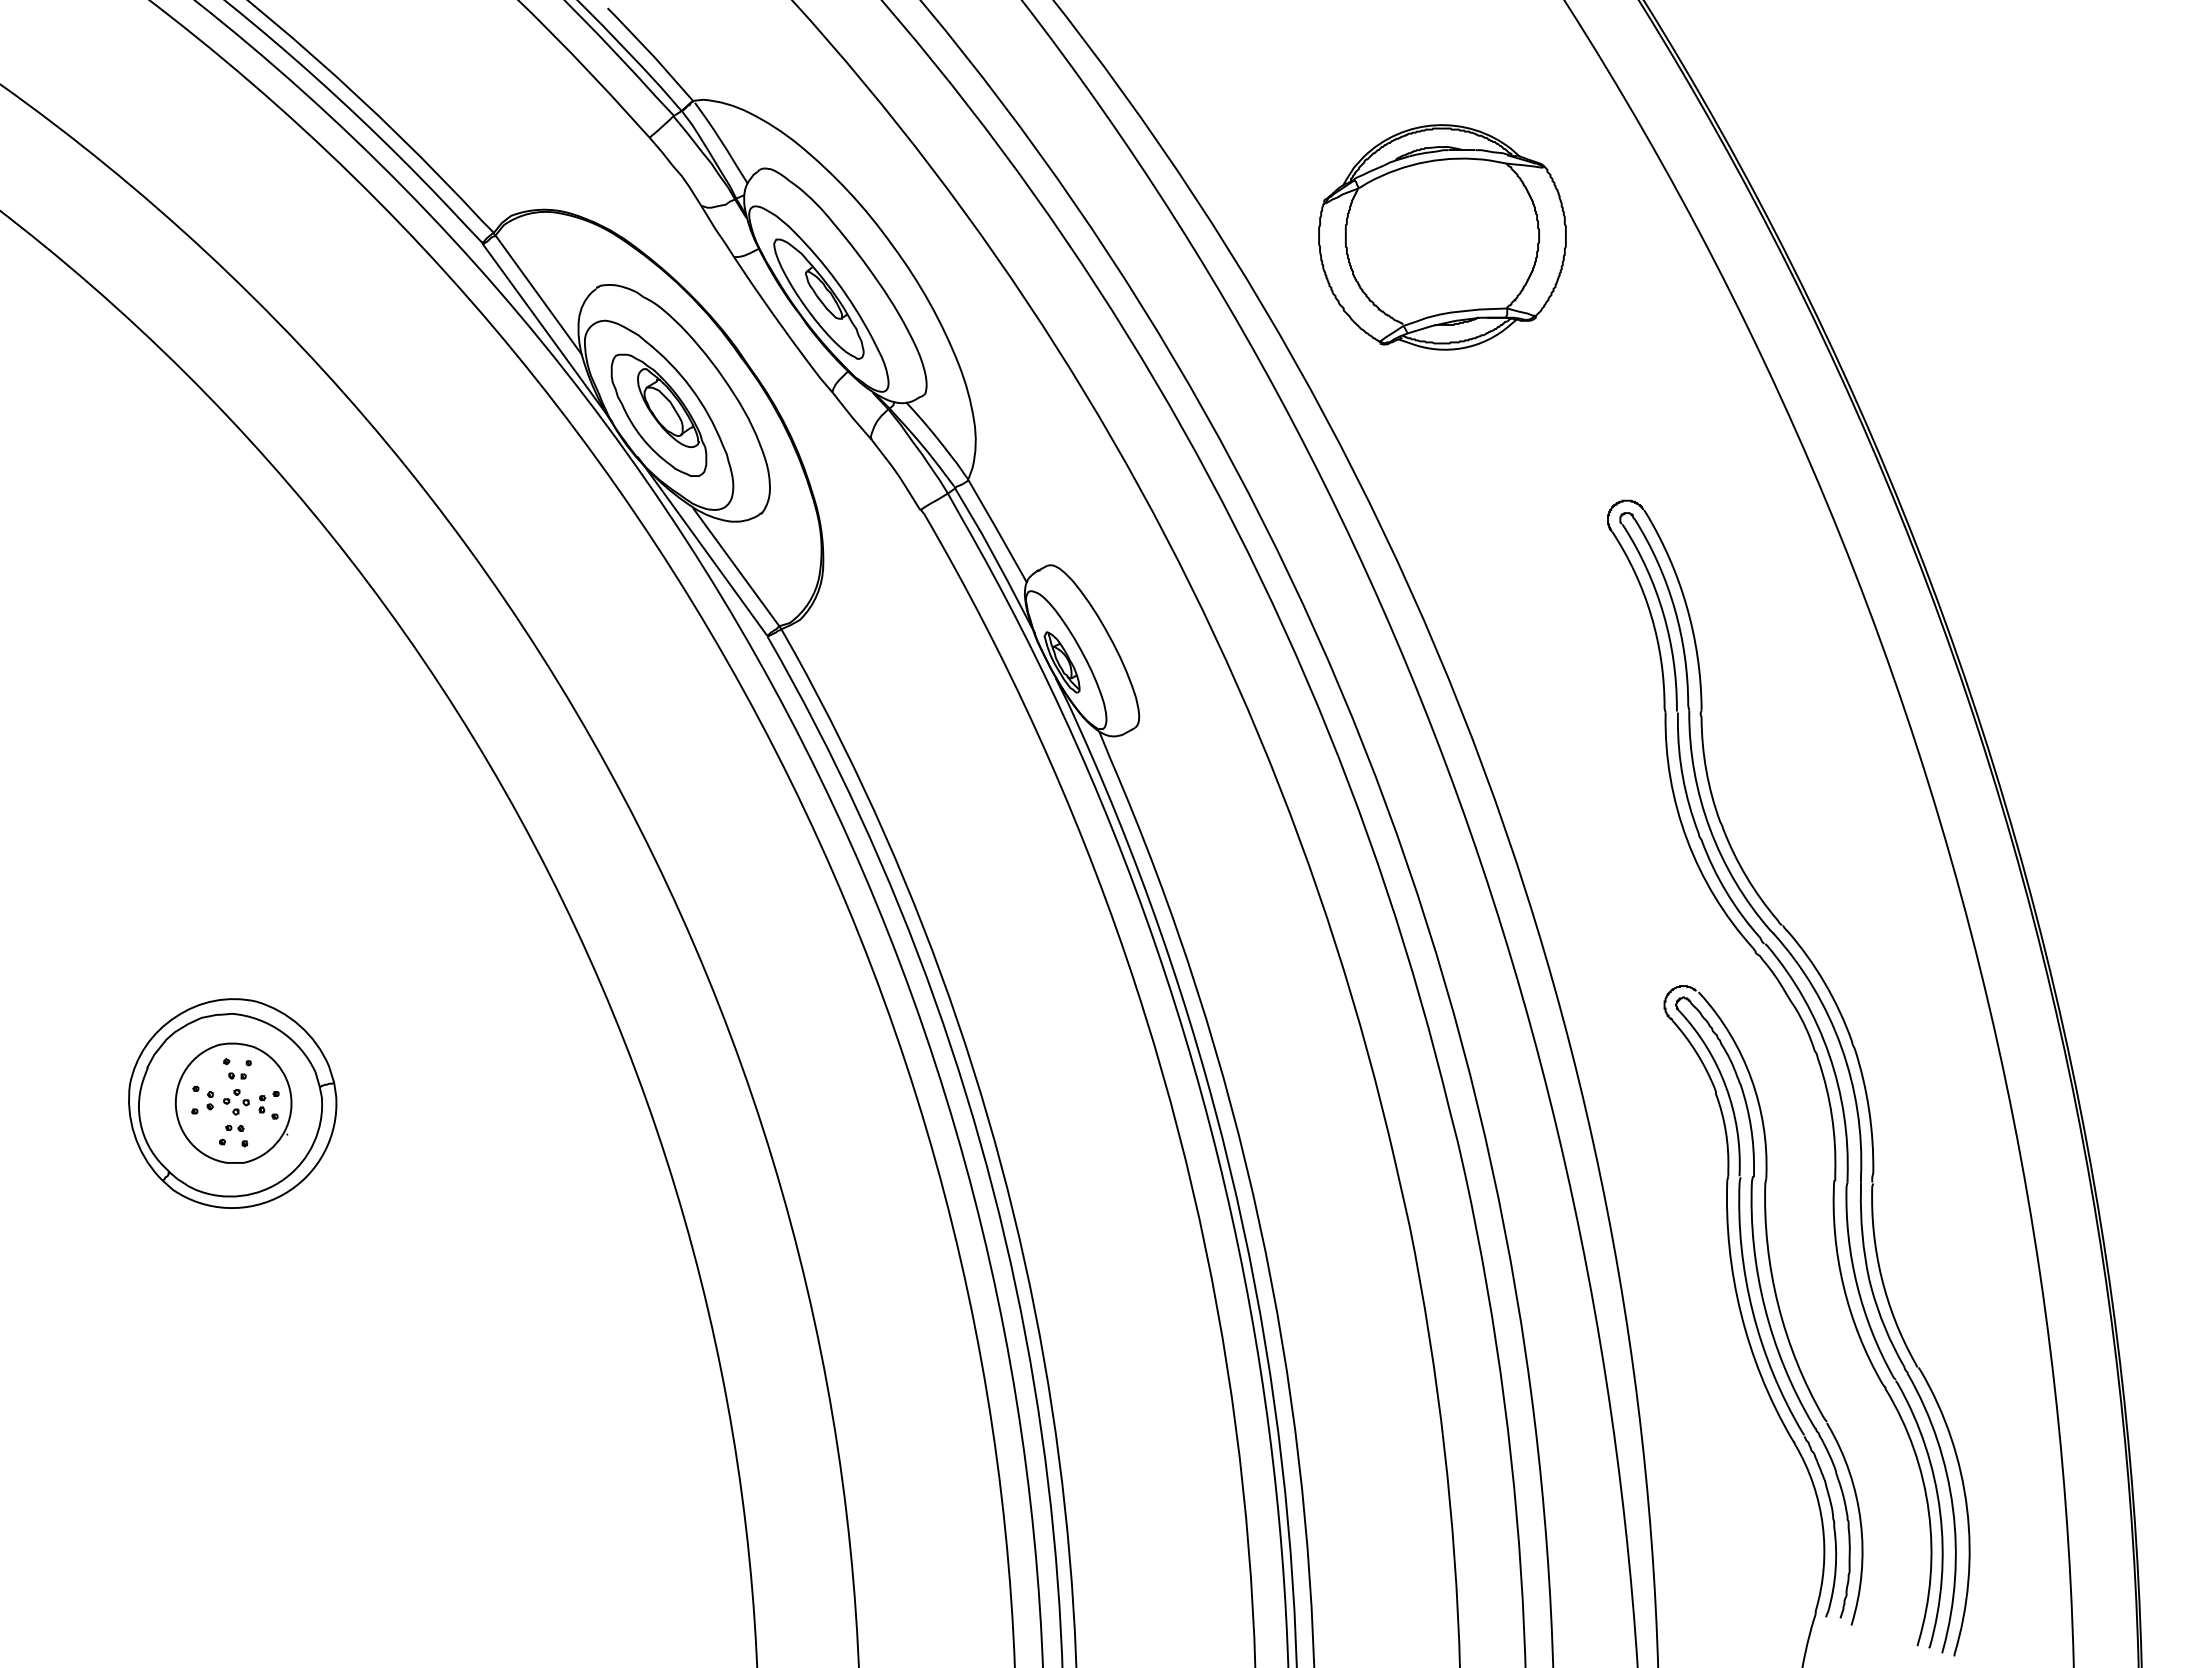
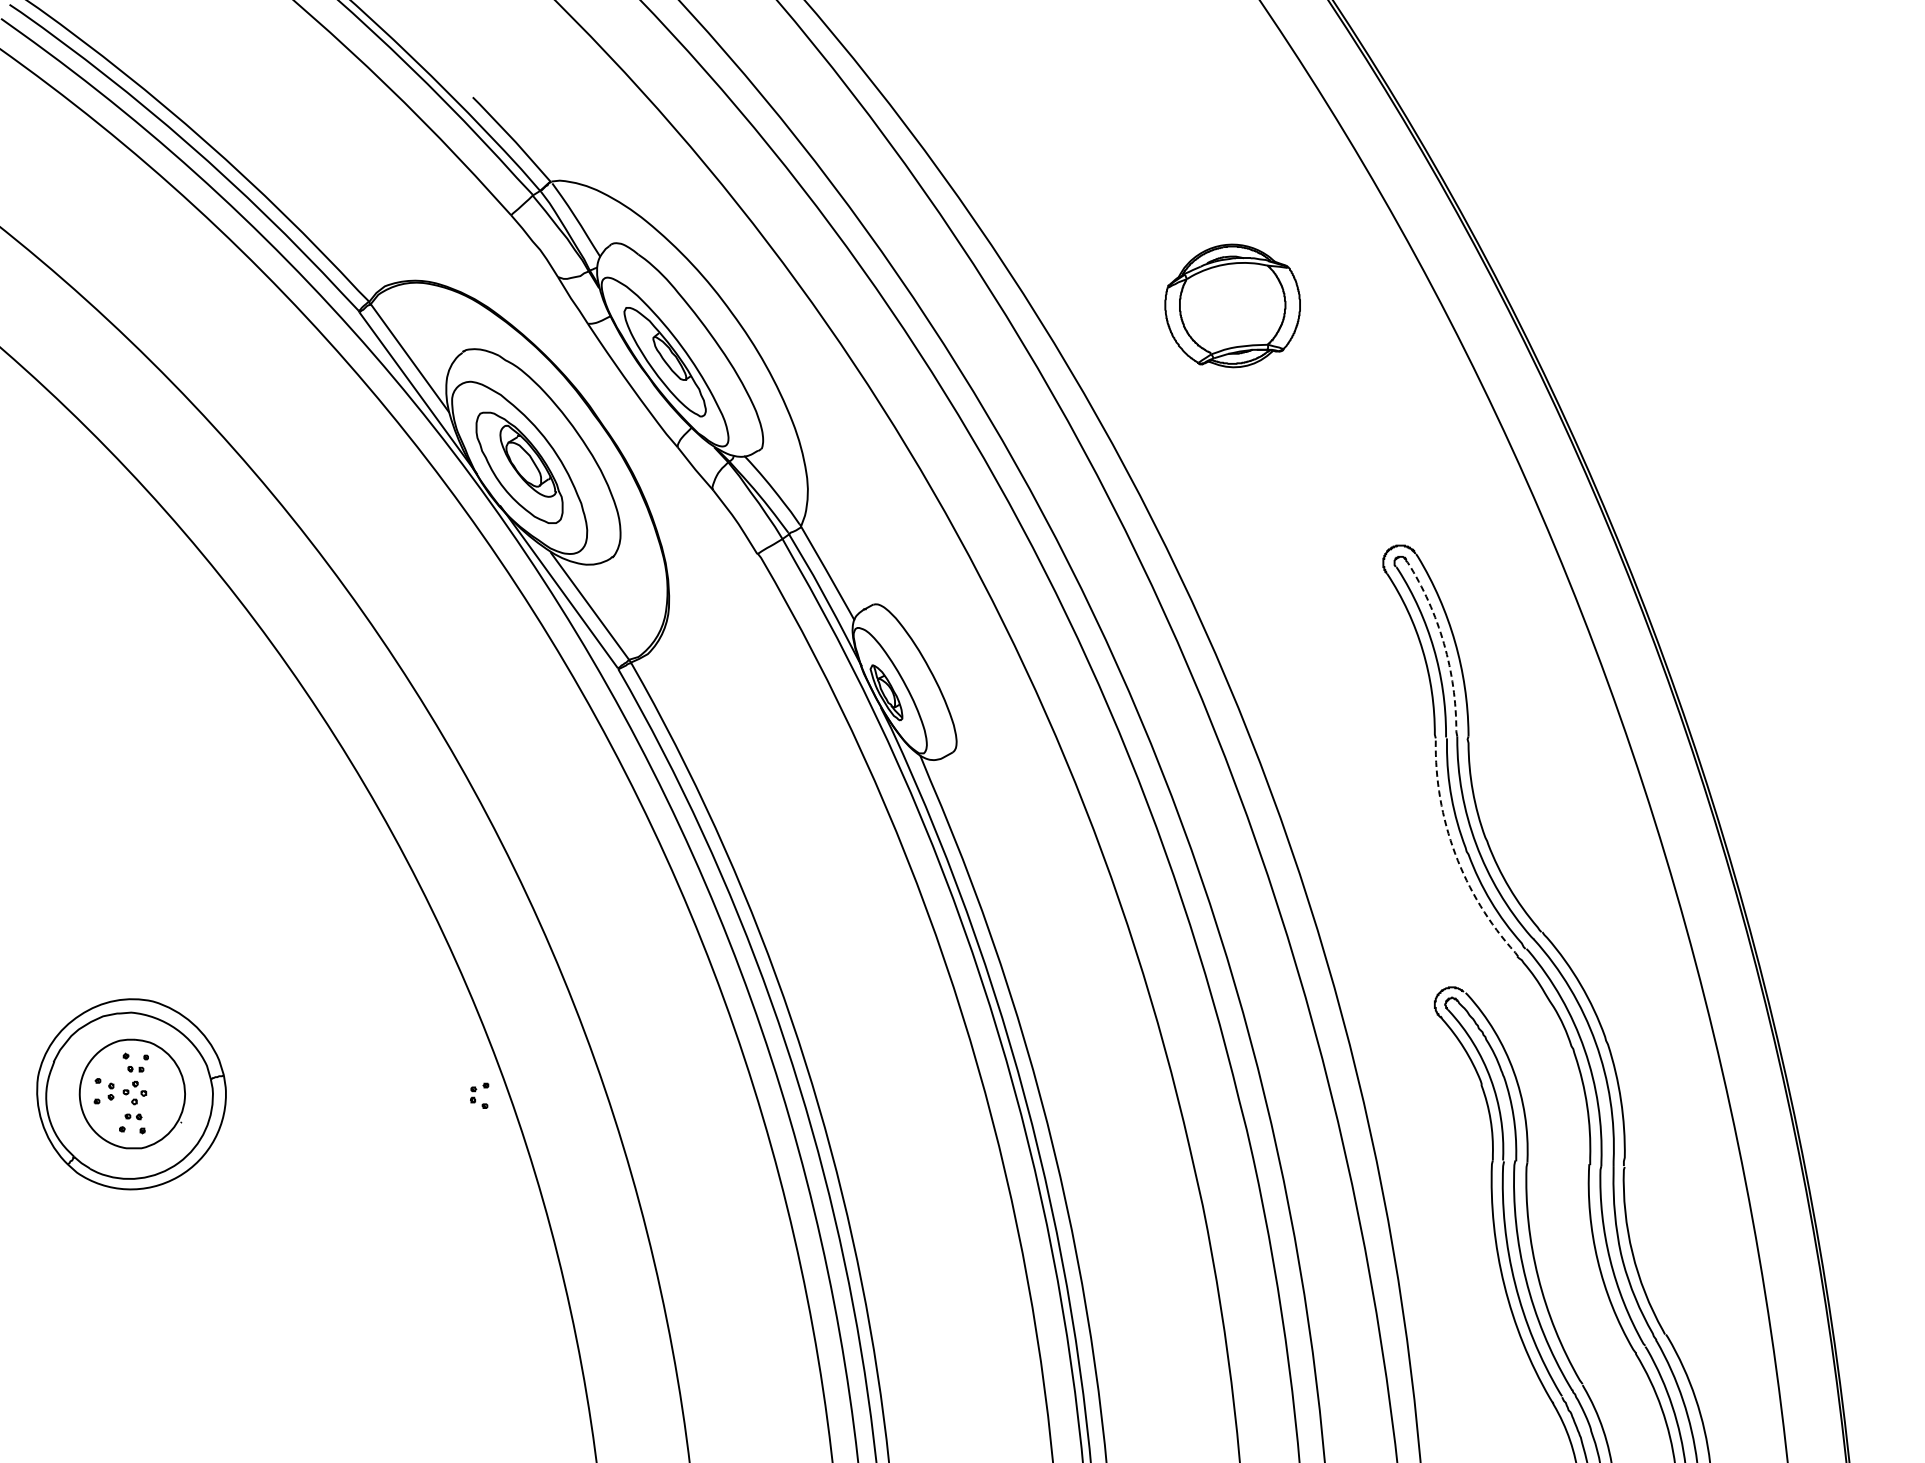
part: (1442, 237) -> (1232, 305), size x0.6
line: (1674, 609) -> (1443, 644), solid -> dashed
line: (1687, 840) -> (1455, 854), solid -> dashed
part: (268, 1105) -> (479, 1096), moved

